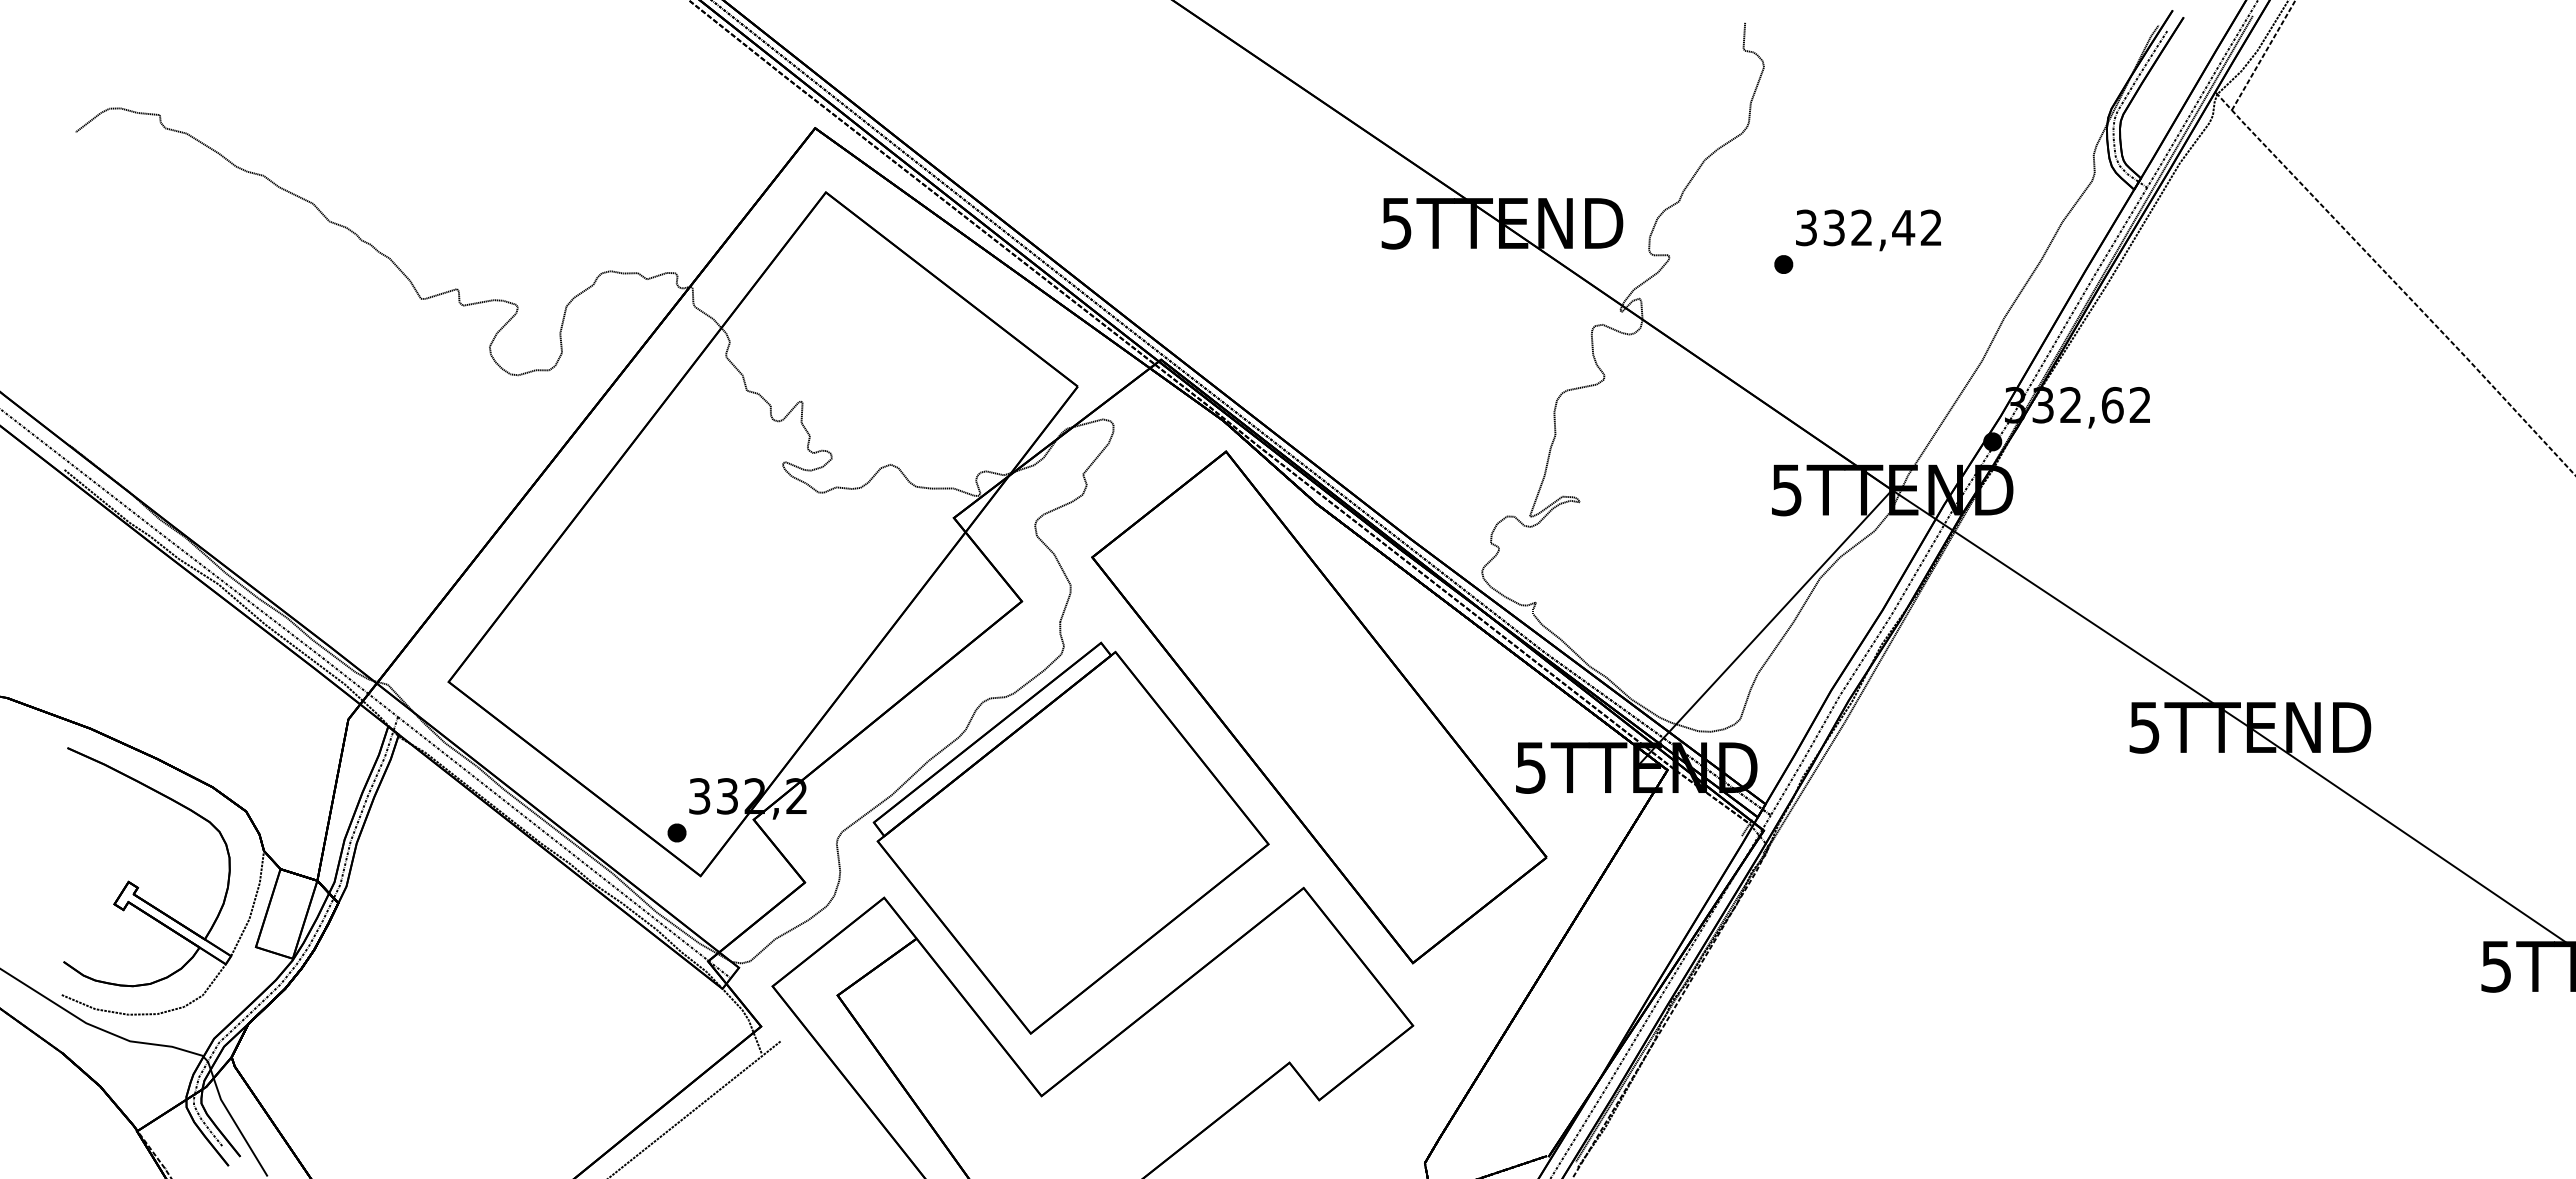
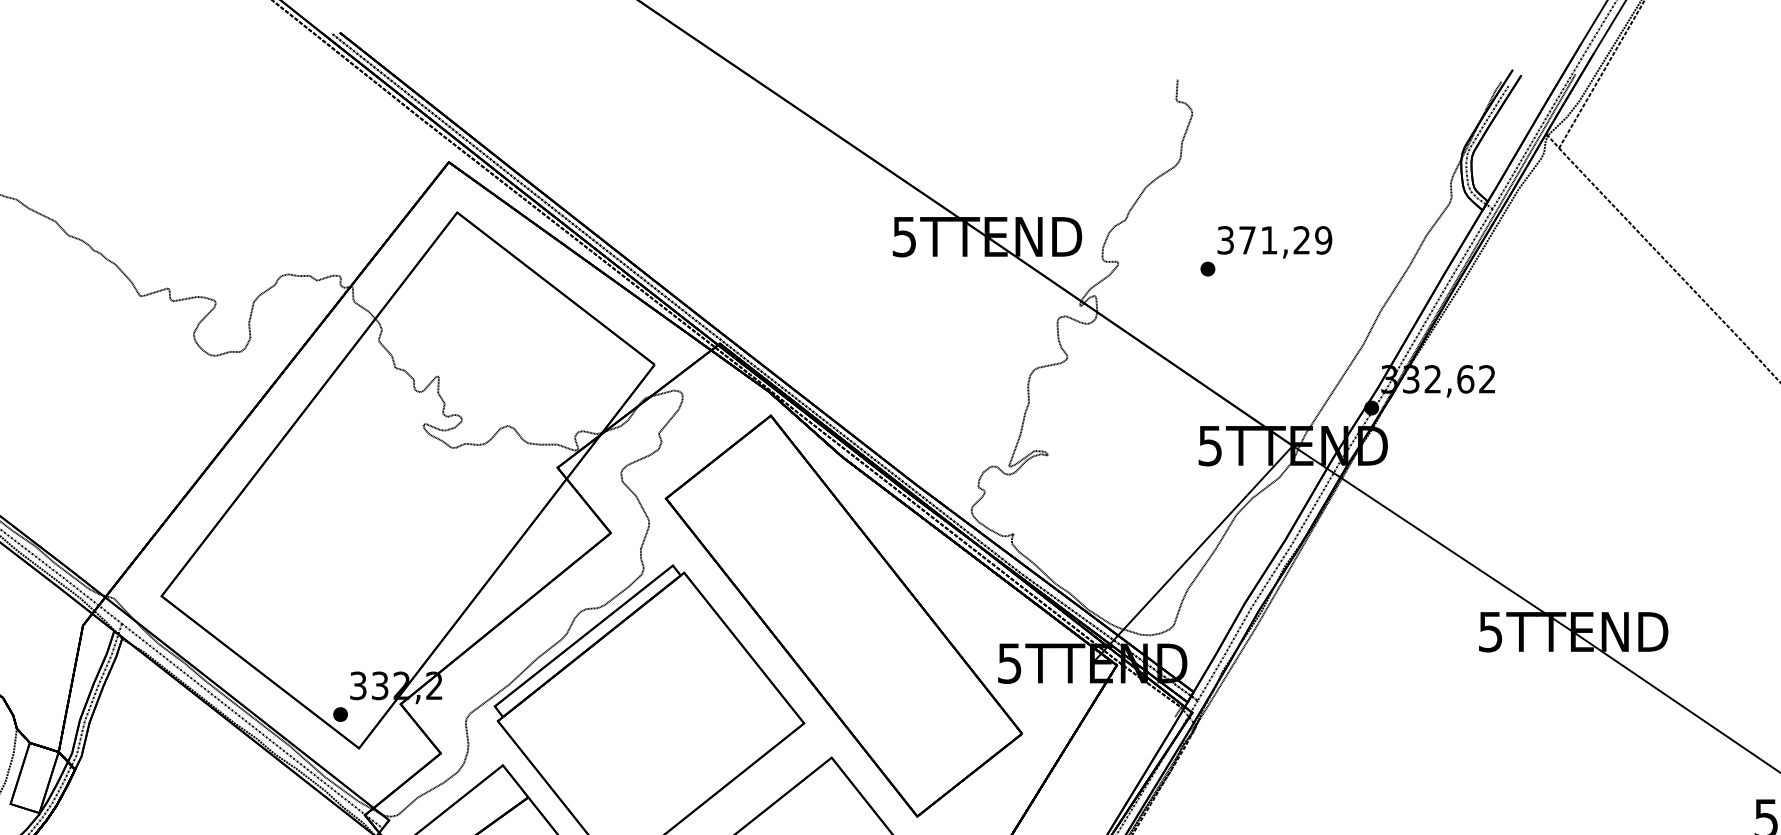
text: (1882, 227) -> (1285, 240), 332,42 -> 371,29

